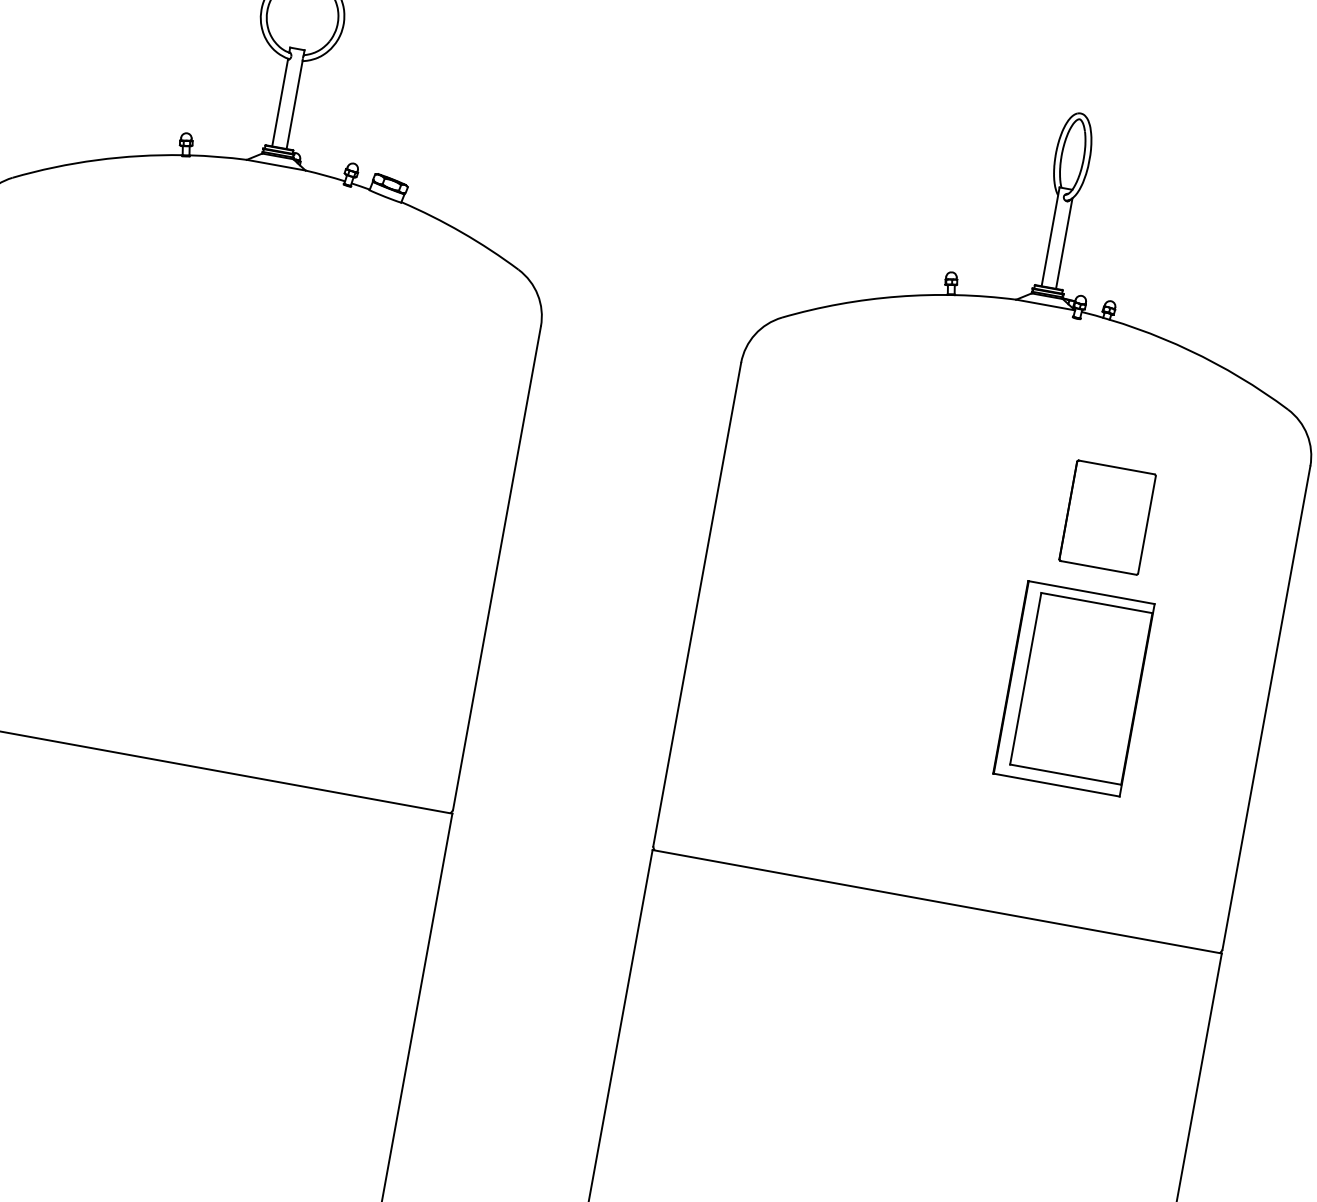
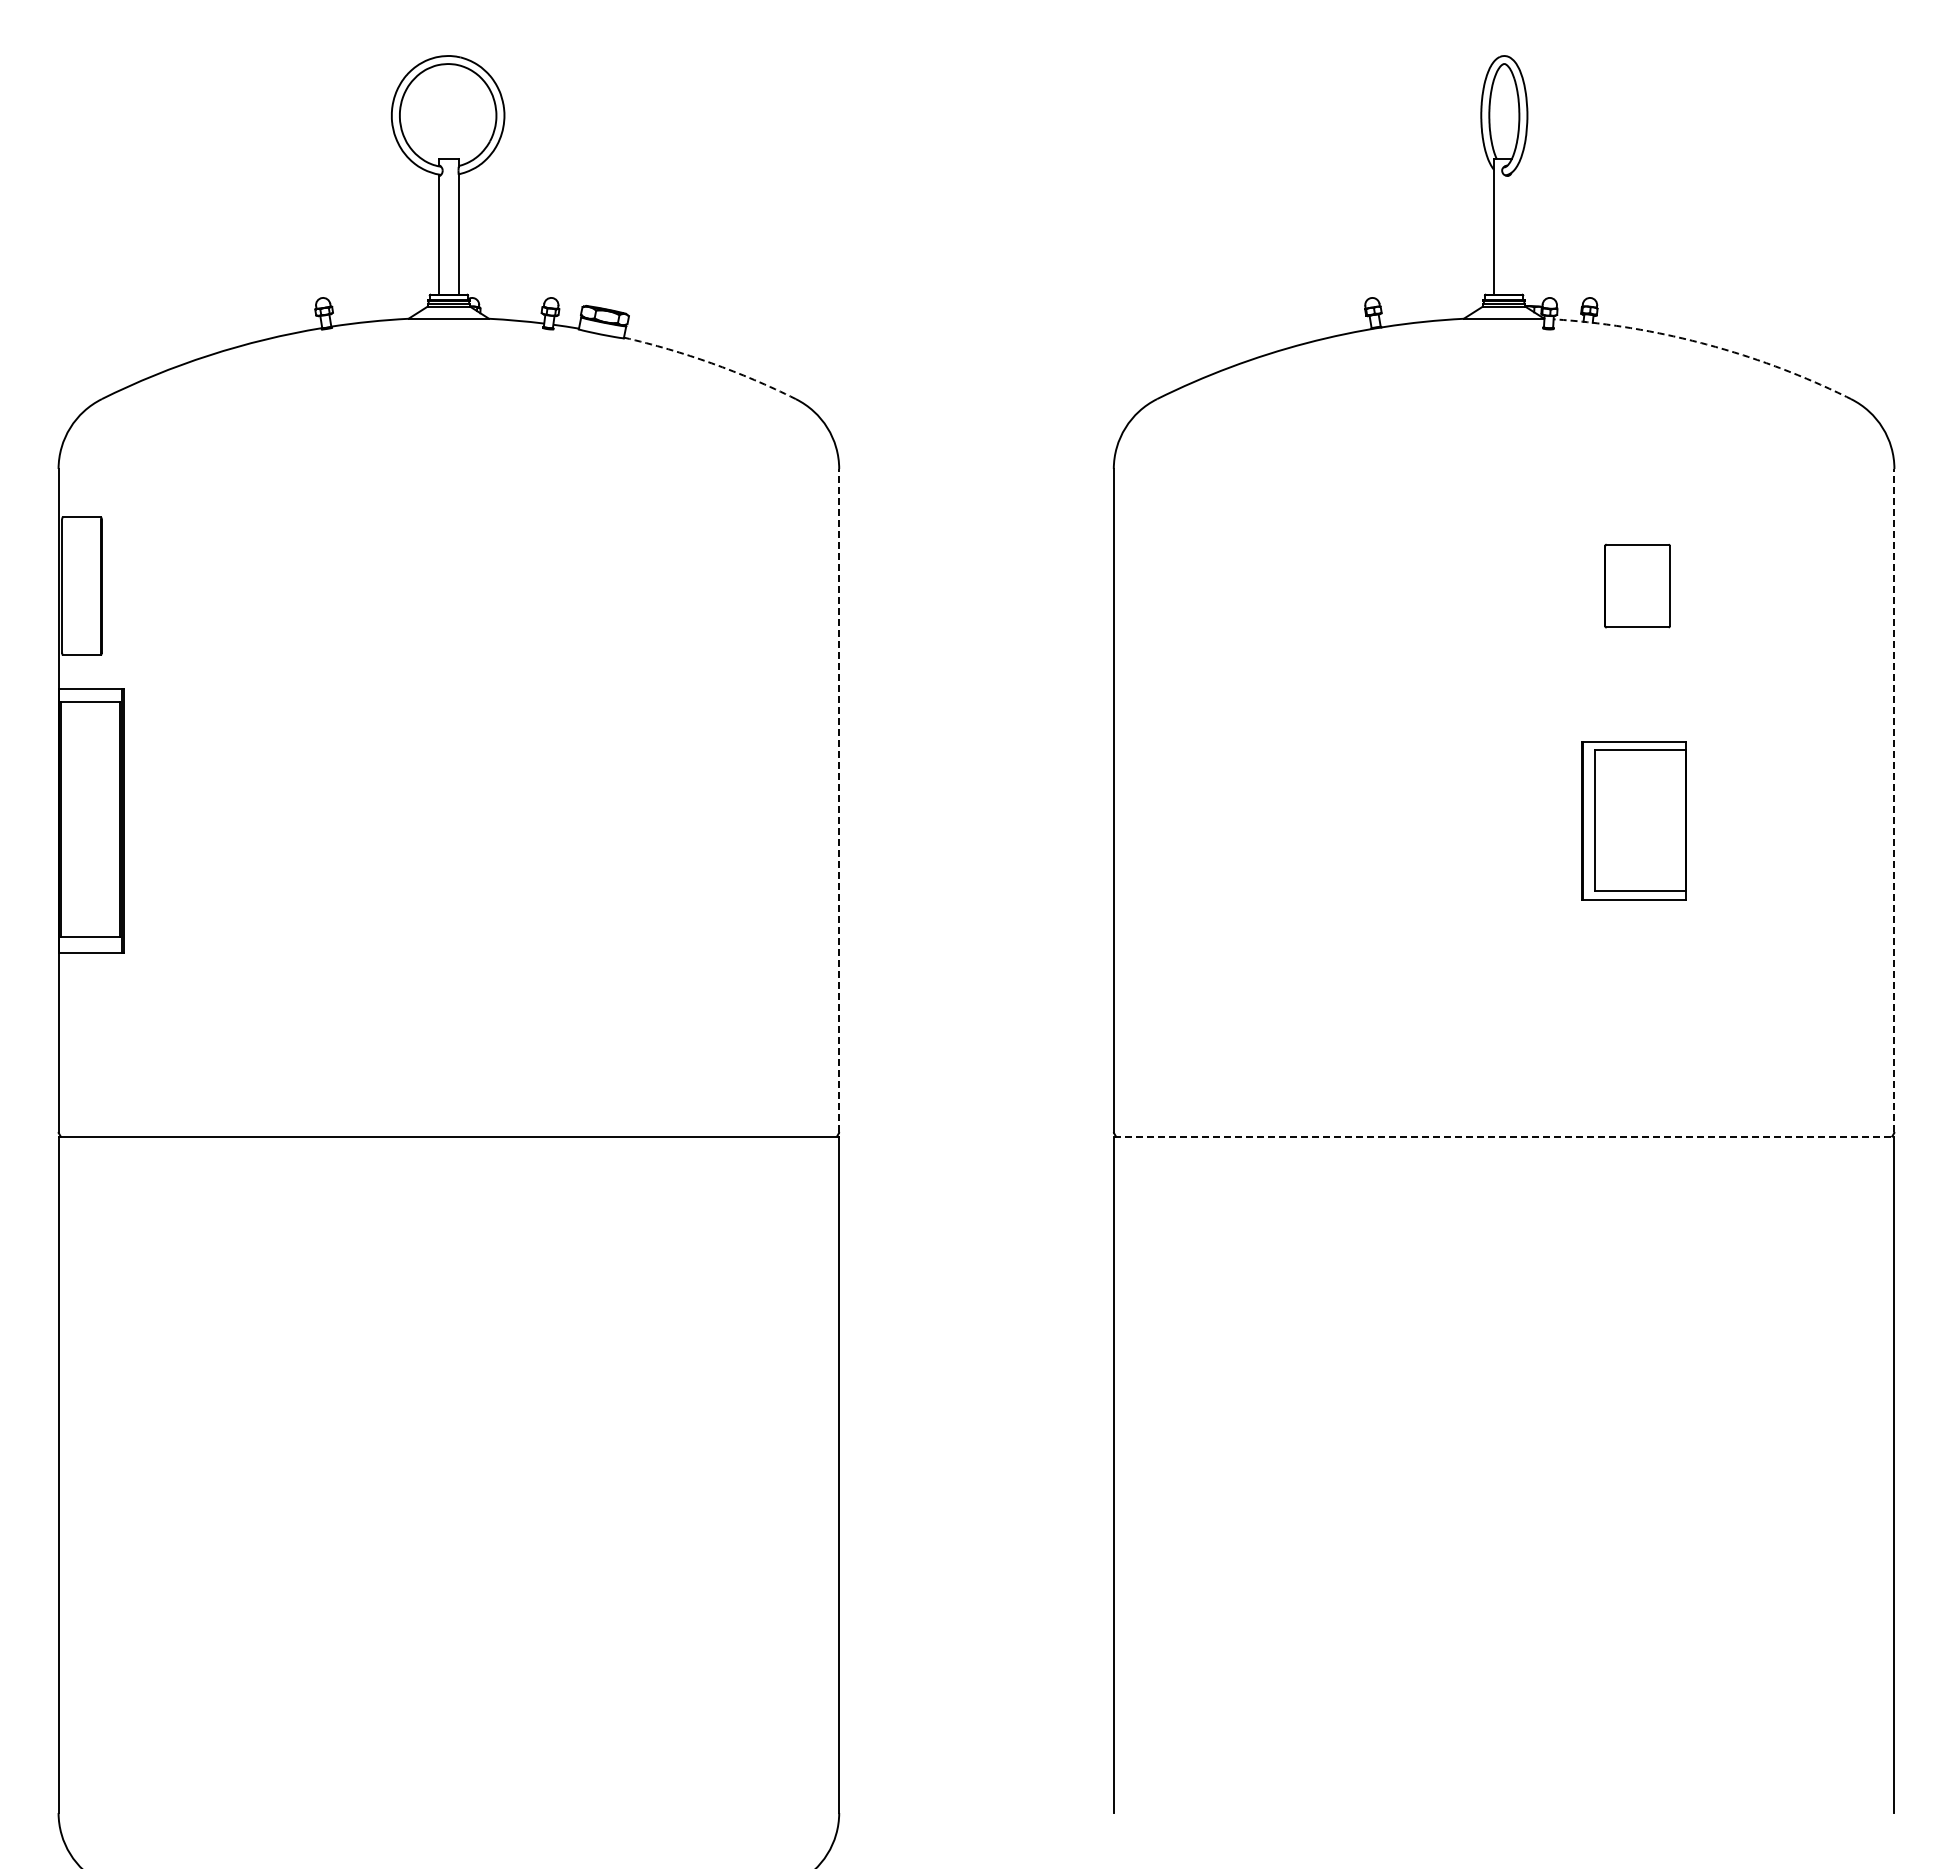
arc: (461, 232) -> (711, 363), solid -> dashed
line: (1063, 243) -> (1513, 232), removed
arc: (1189, 350) -> (1706, 344), solid -> dashed
part: (1107, 517) -> (1637, 585), size x0.6
line: (497, 567) -> (839, 799), solid -> dashed
part: (1074, 688) -> (1634, 820), size x0.6
line: (1266, 707) -> (1894, 799), solid -> dashed
line: (937, 902) -> (1504, 1137), solid -> dashed

